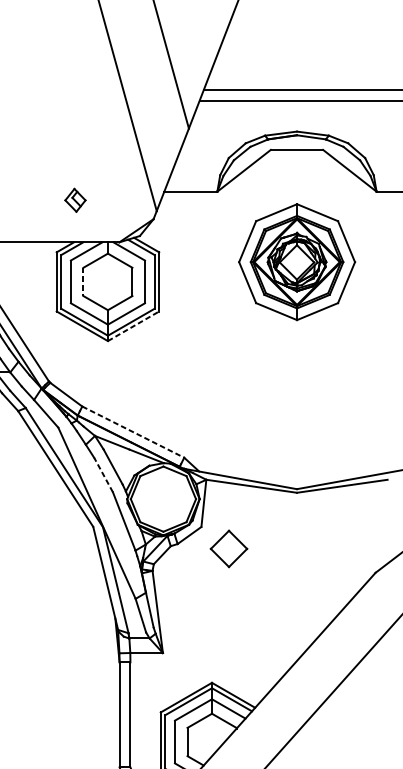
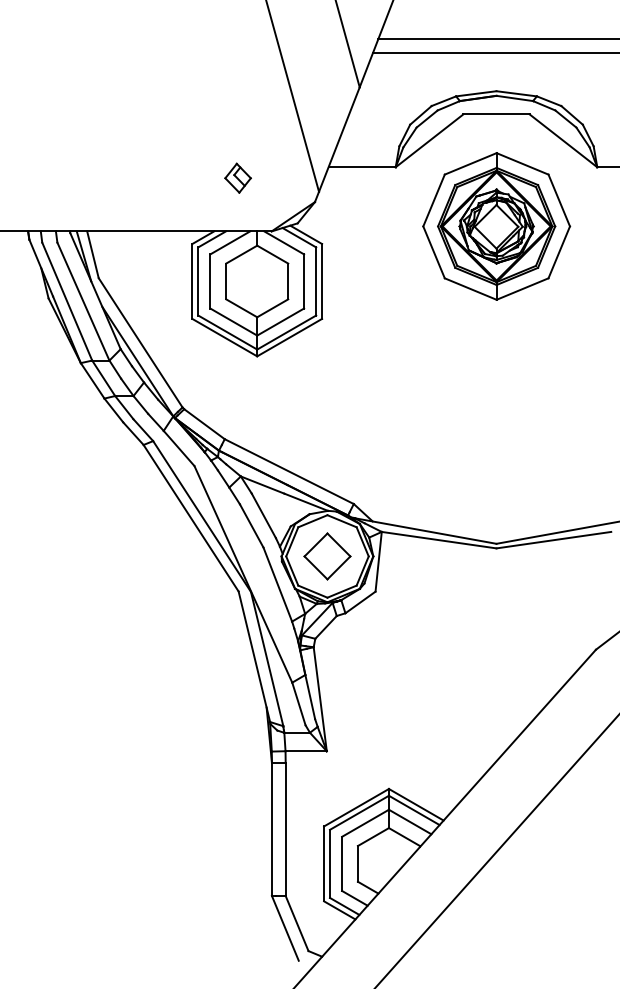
part: (74, 199) -> (237, 177), moved
part: (296, 262) -> (496, 226), moved
line: (83, 281) -> (226, 281), dashed -> solid
line: (134, 326) -> (290, 337), dashed -> solid
line: (133, 432) -> (289, 471), dashed -> solid
line: (103, 474) -> (251, 525), dashed -> solid
part: (229, 548) -> (327, 556), moved

